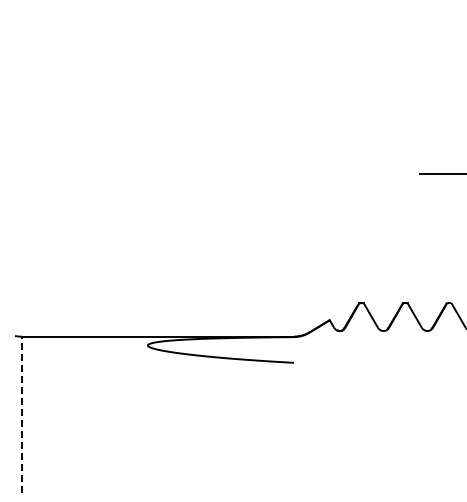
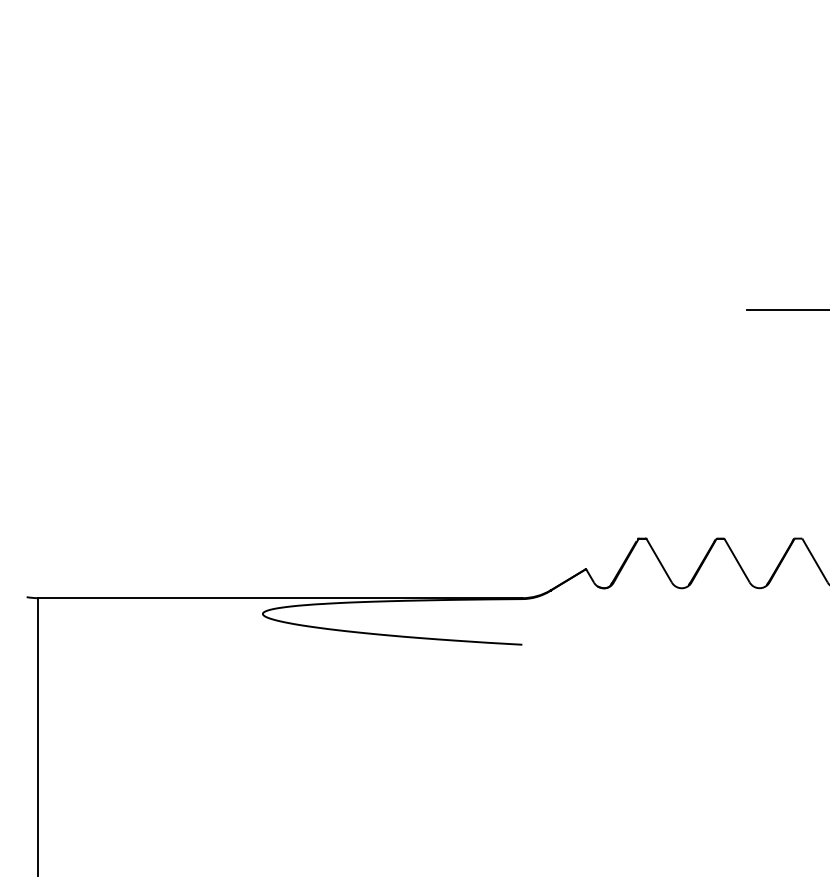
line: (21, 414) -> (38, 736), dashed -> solid

